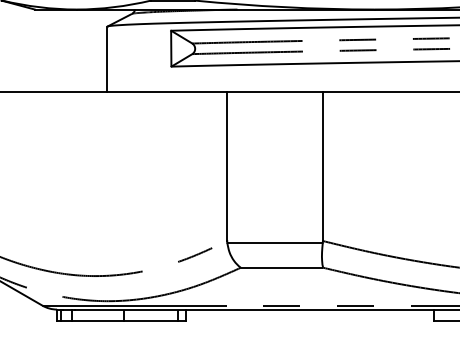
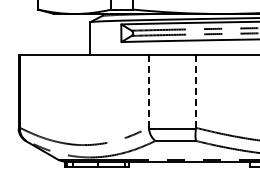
line: (226, 167) -> (148, 91), solid -> dashed
line: (321, 167) -> (195, 91), solid -> dashed

